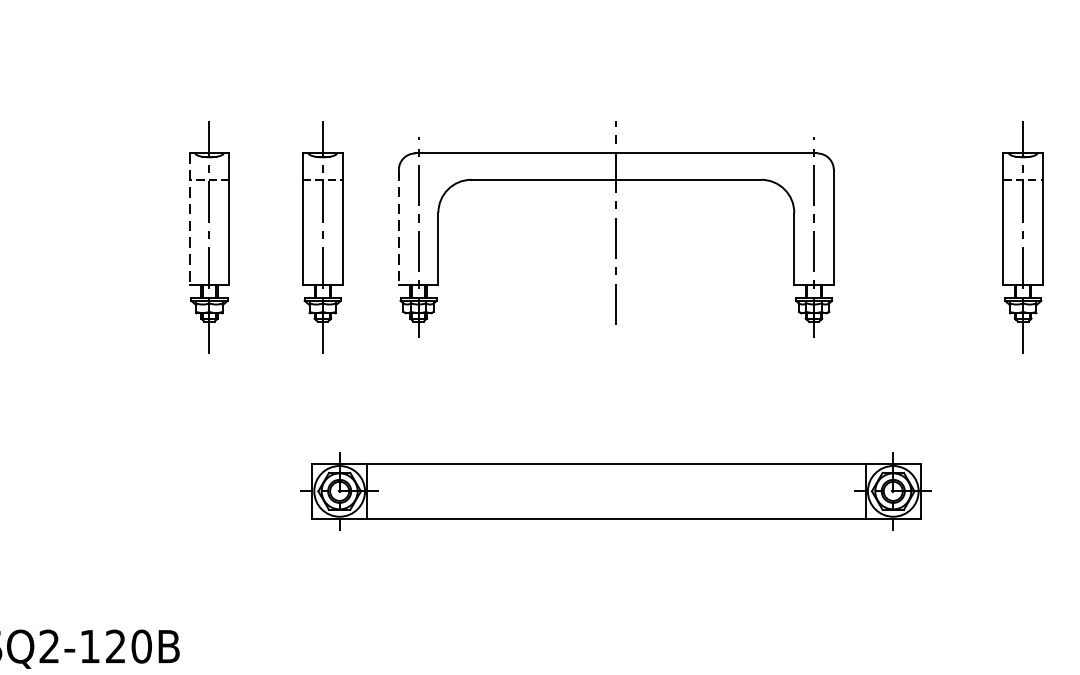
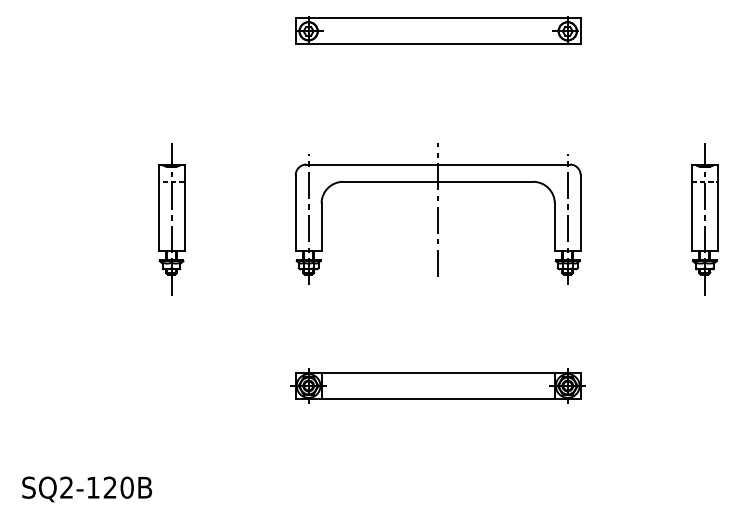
line: (189, 220) -> (158, 208), dashed -> solid
line: (398, 228) -> (295, 213), dashed -> solid
part: (322, 237) -> (245, 219), removed
part: (615, 490) -> (437, 385), size x0.71

